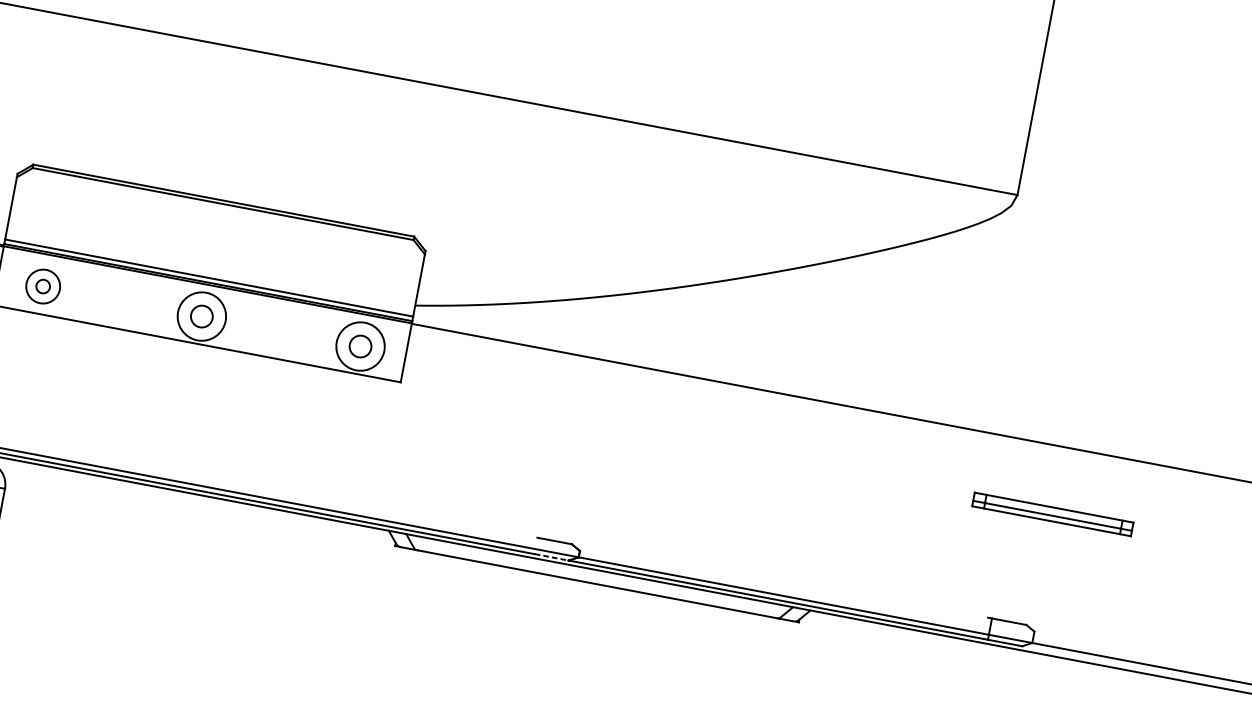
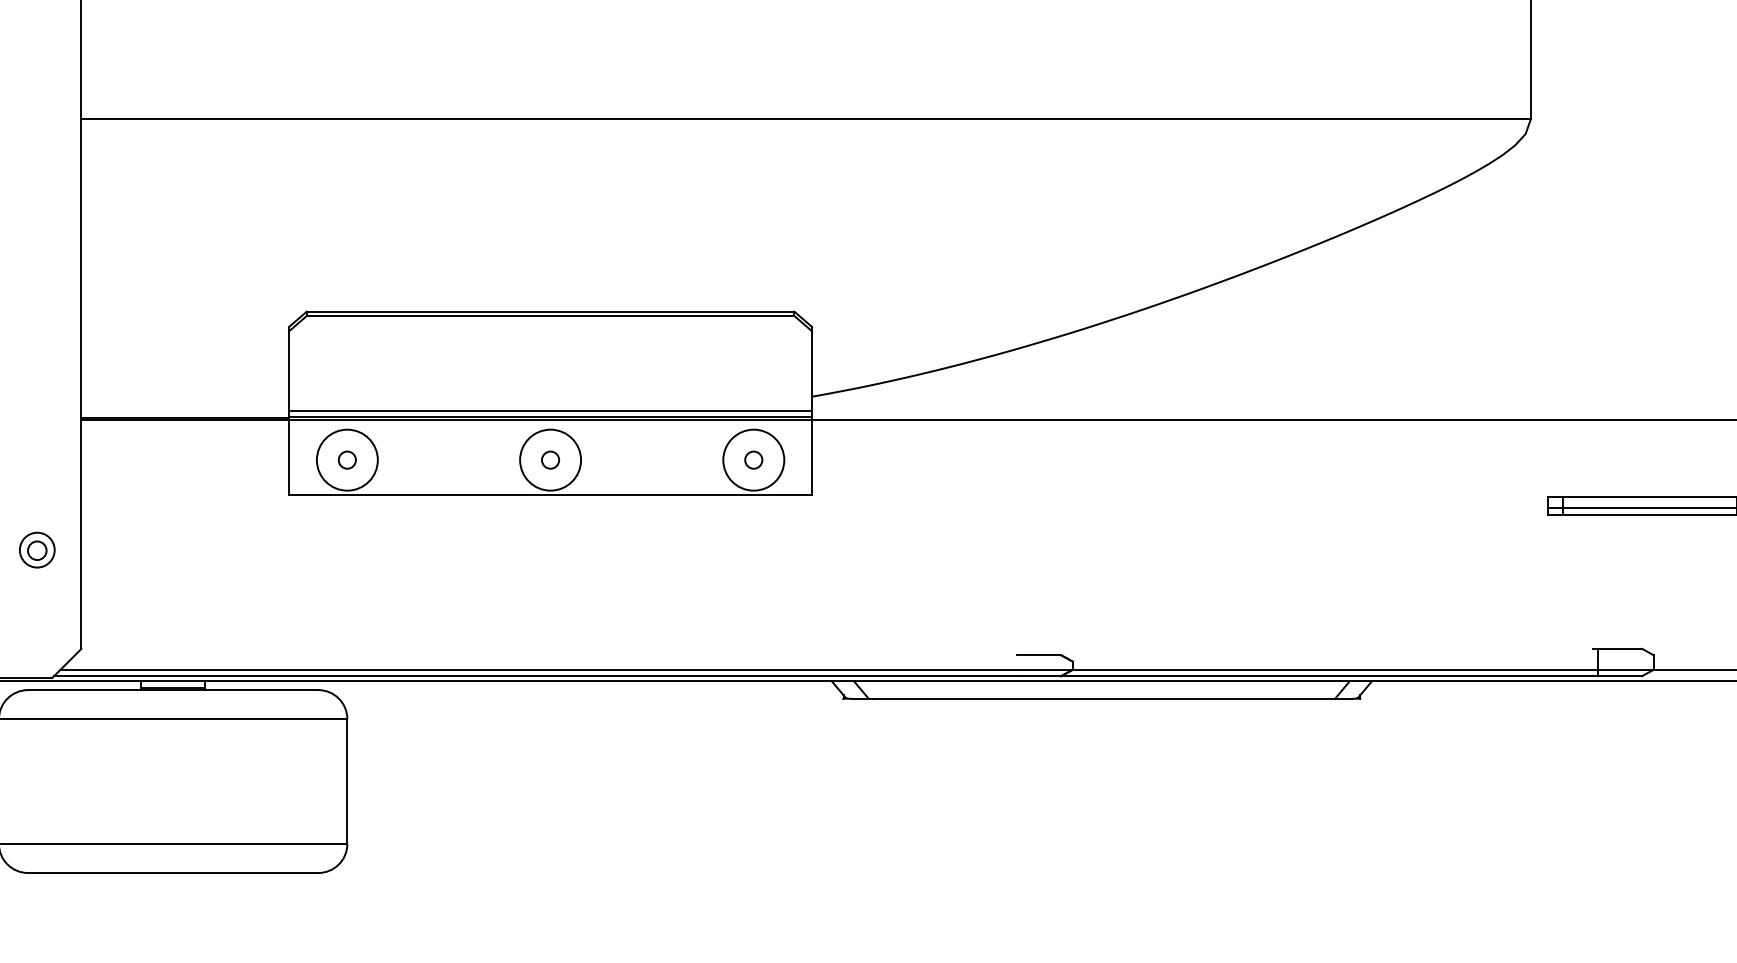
circle: (42, 285) -> (346, 459), size x1.43
circle: (201, 316) -> (550, 459), size x0.62
circle: (360, 345) -> (753, 459), size x0.62
line: (551, 557) -> (1039, 676), dashed -> solid

